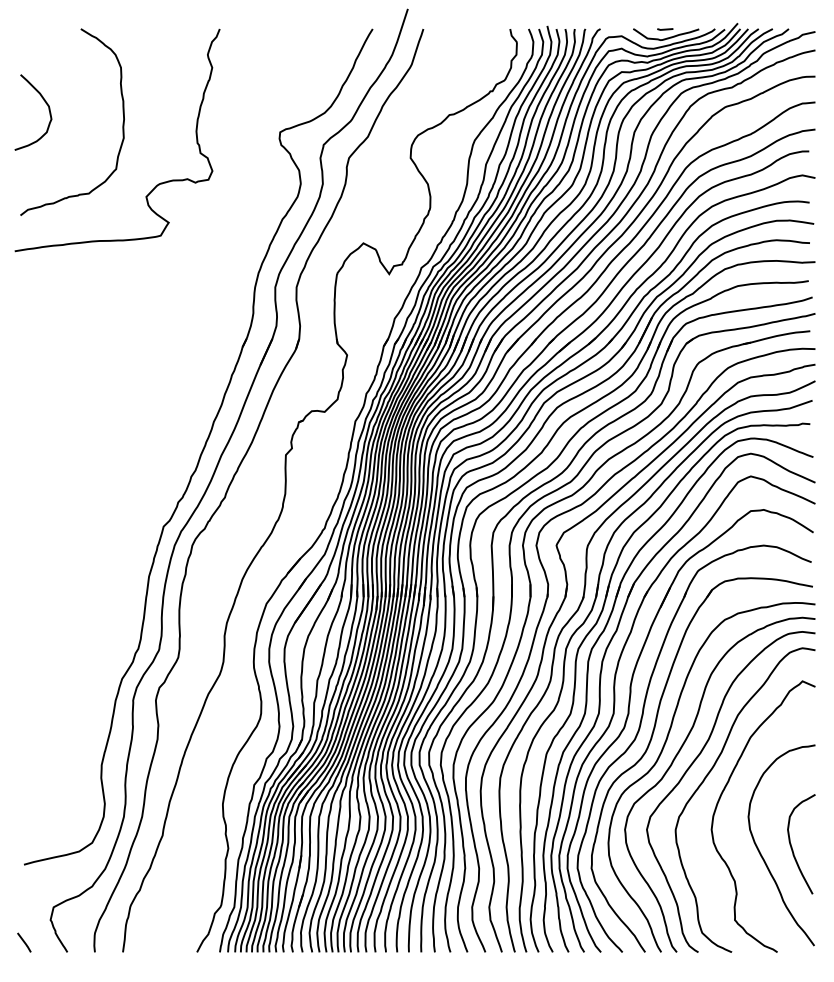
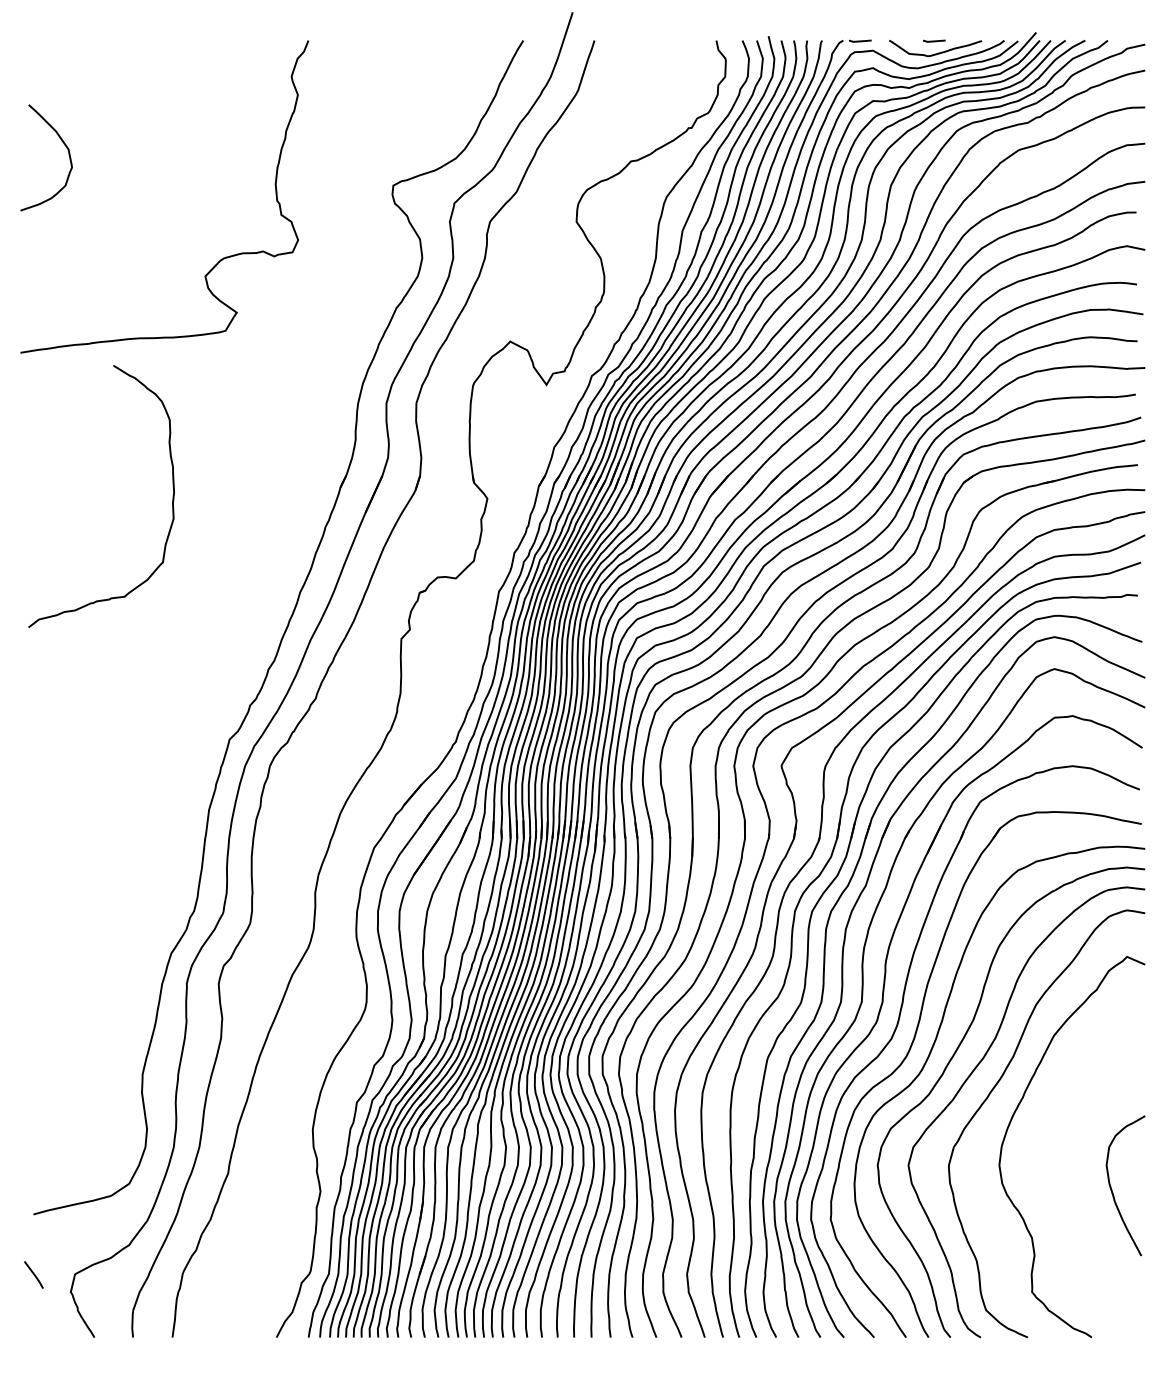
line: (612, 28) -> (860, 40), added
curve: (122, 122) -> (172, 496), moved
curve: (762, 856) -> (1071, 1203), removed
line: (24, 942) -> (33, 1274), moved

